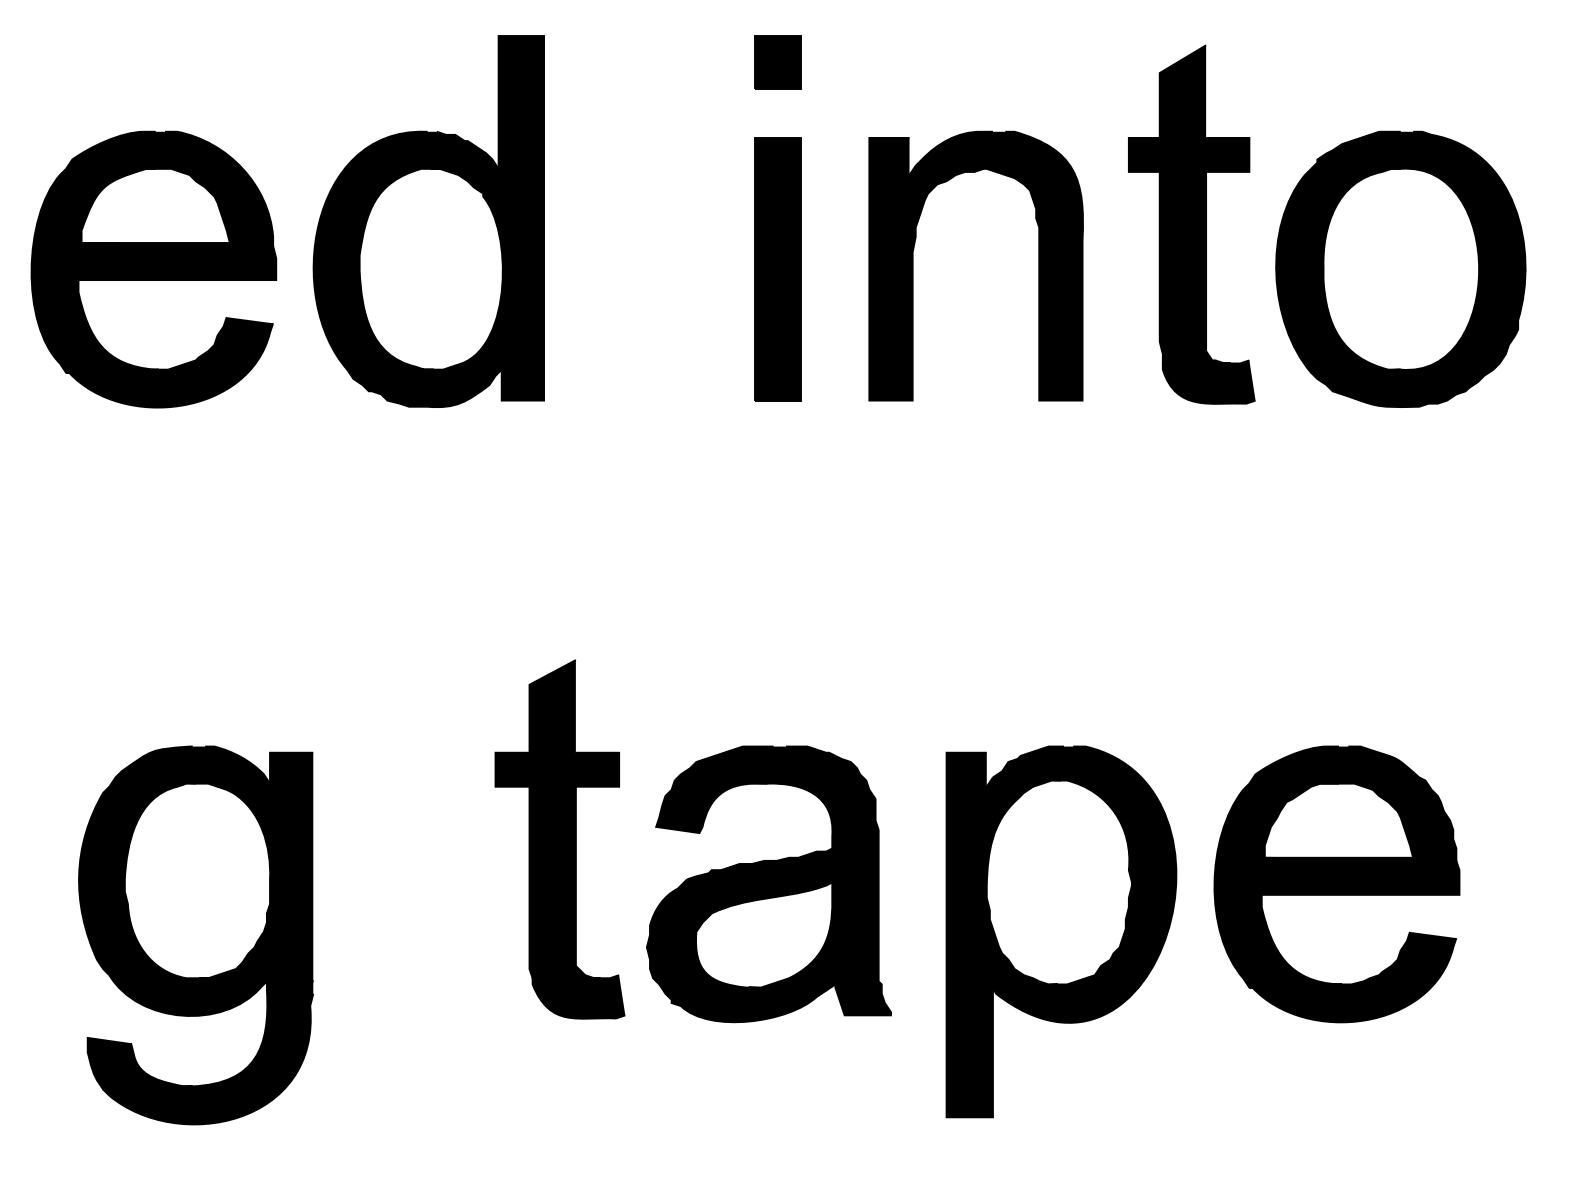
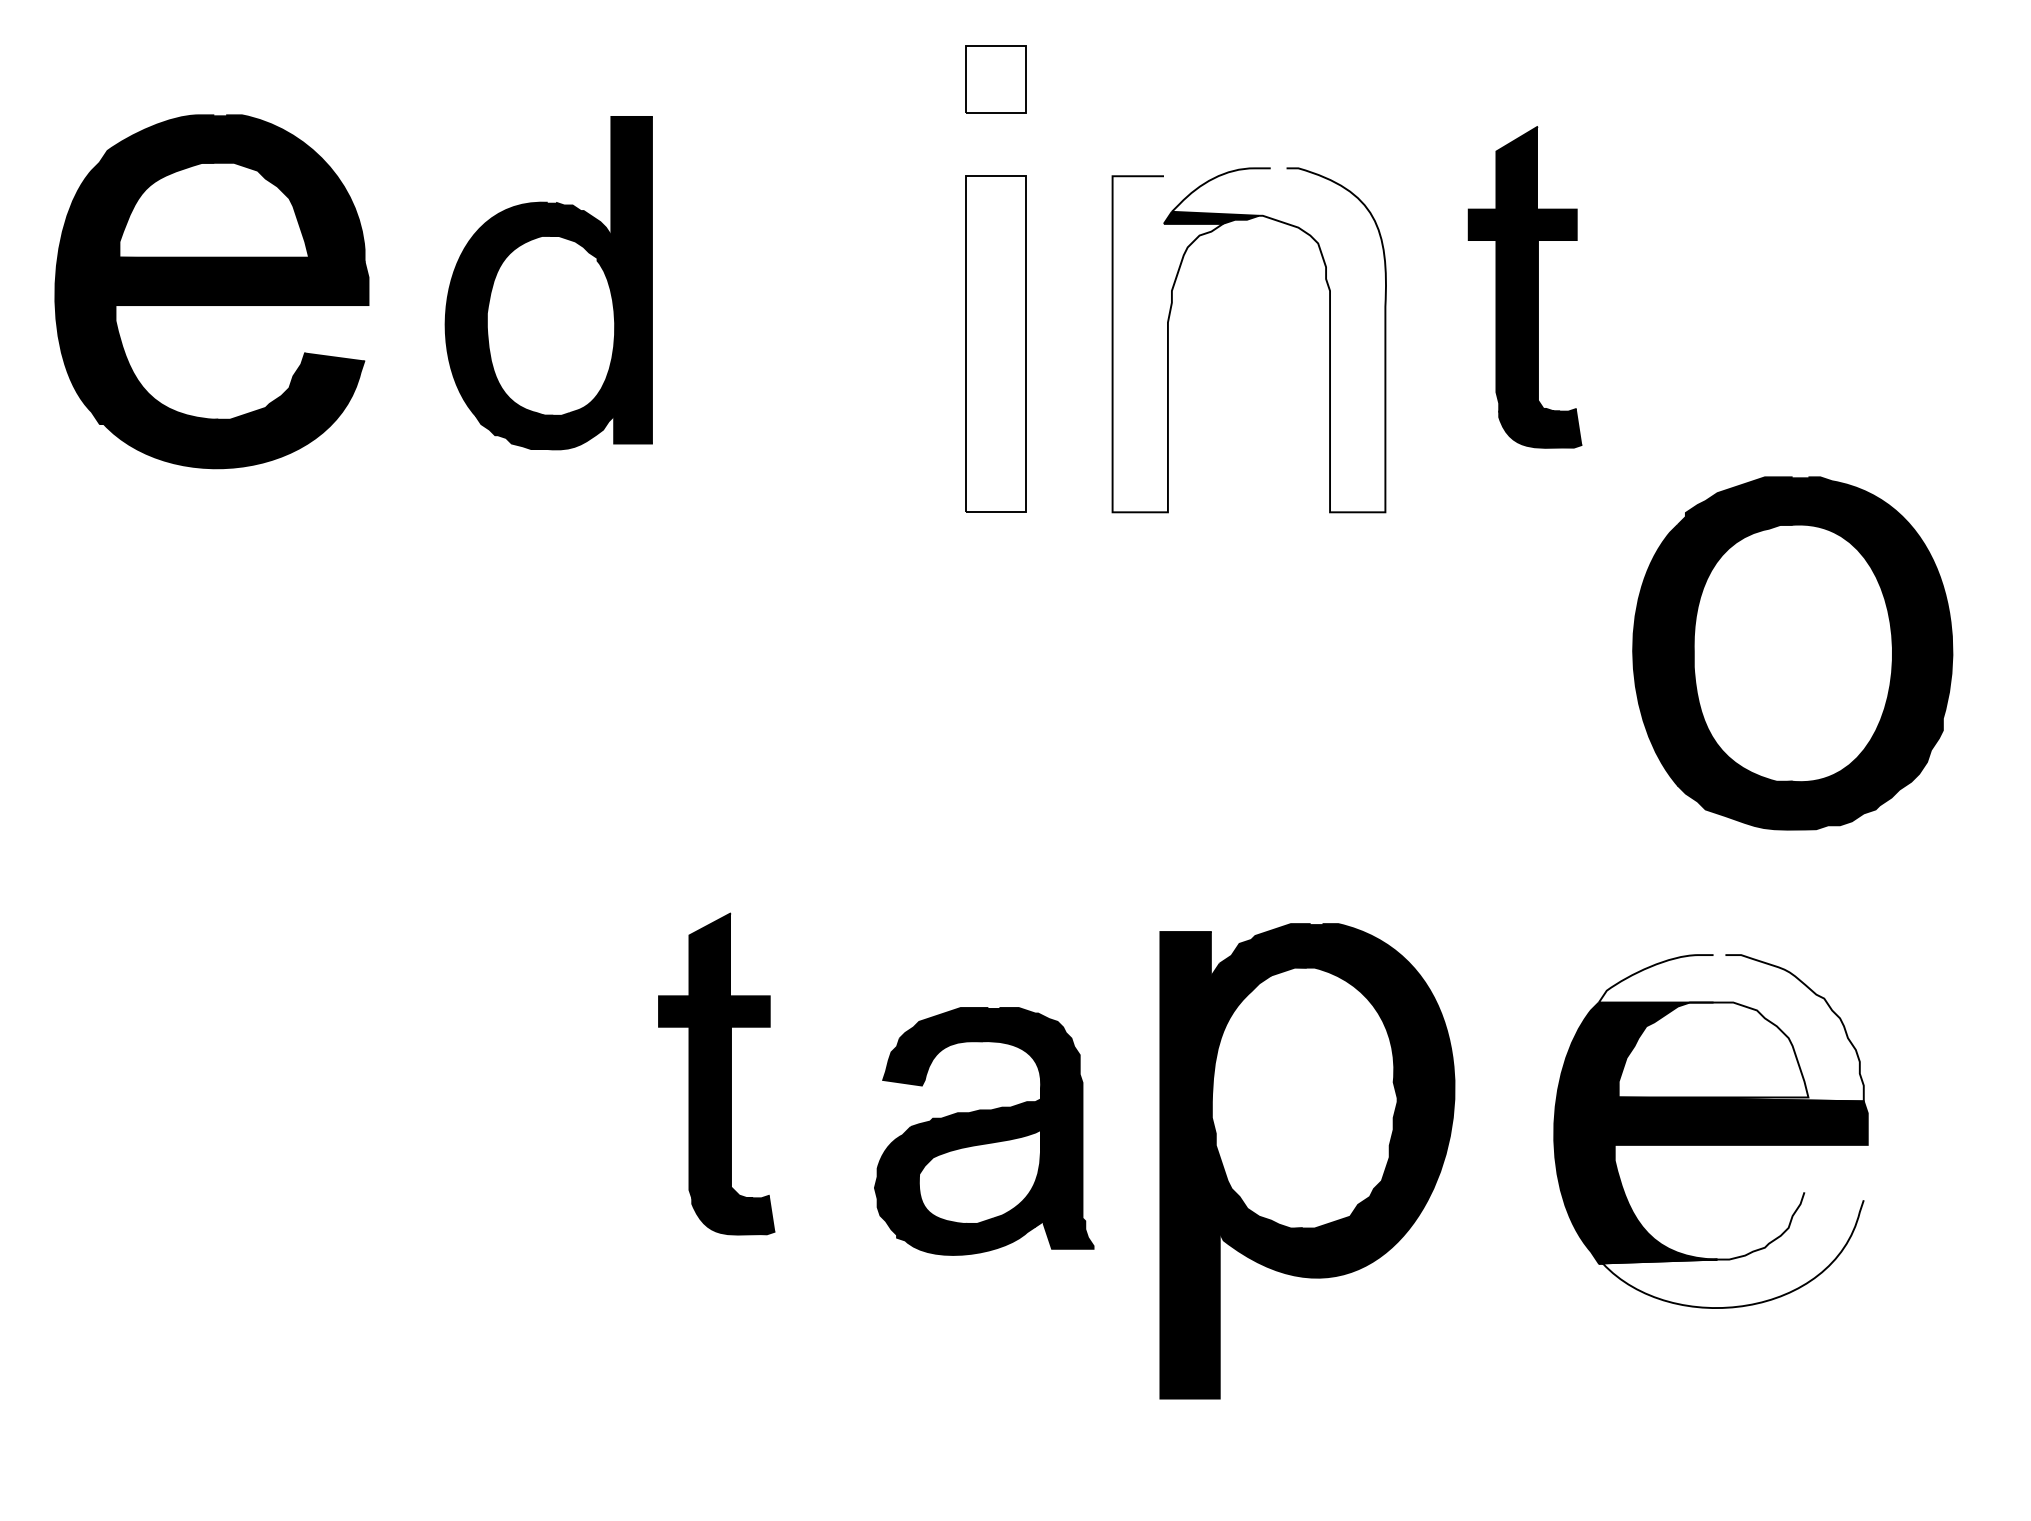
fill: (777, 61) -> (995, 78), removed
part: (428, 220) -> (548, 282), size x0.7
part: (1191, 224) -> (1524, 287), size x0.7
fill: (999, 266) -> (1278, 340), removed
part: (153, 269) -> (211, 291), moved
fill: (777, 269) -> (995, 344), removed
fill: (912, 269) -> (1167, 344), removed
part: (1400, 269) -> (1792, 653), moved
fill: (1352, 803) -> (1730, 1028), removed
part: (559, 839) -> (716, 1073), size x0.7
part: (769, 884) -> (984, 1131), size x0.7
part: (1061, 932) -> (1307, 1161), moved
part: (195, 935) -> (250, 1196), removed
fill: (1352, 977) -> (1730, 1250), removed

